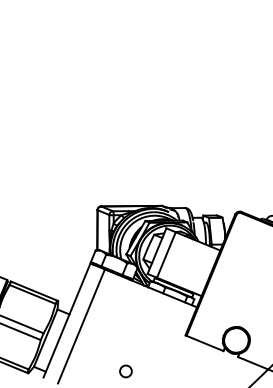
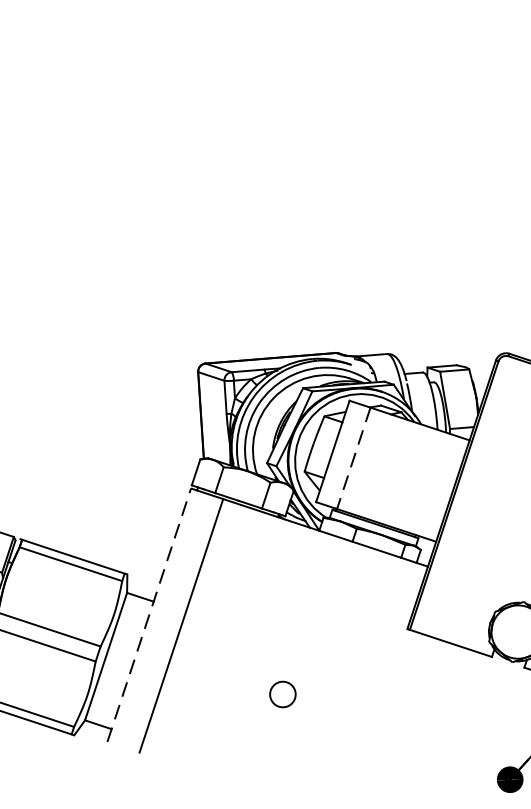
line: (166, 255) -> (354, 459), solid -> dashed
line: (67, 320) -> (150, 615), solid -> dashed
circle: (125, 371) -> (281, 694), moved

